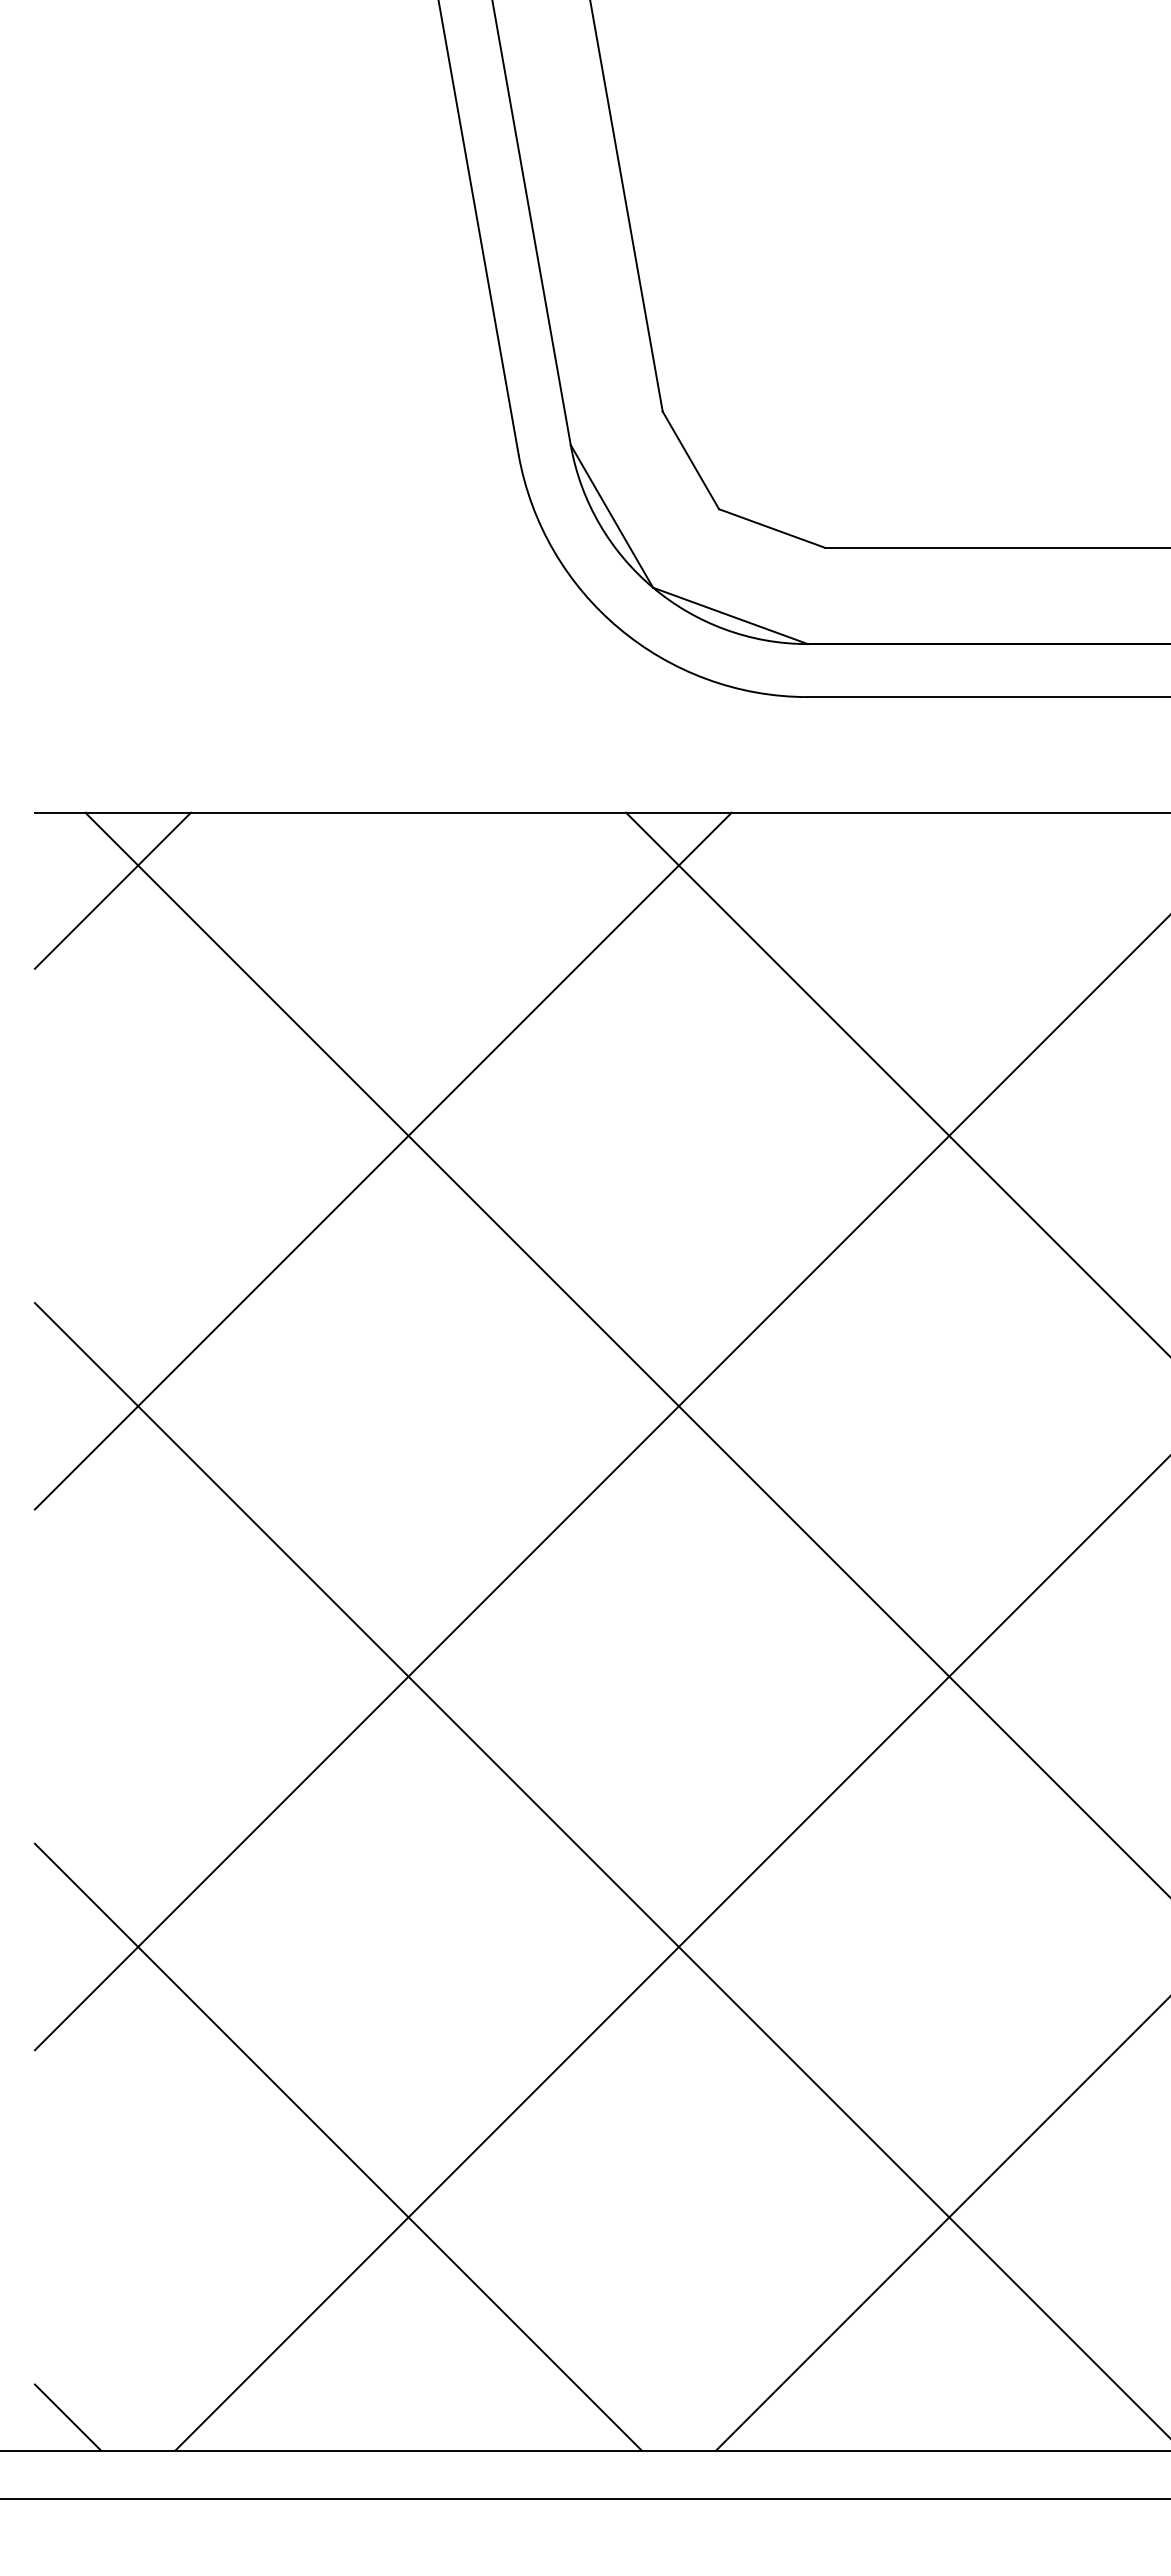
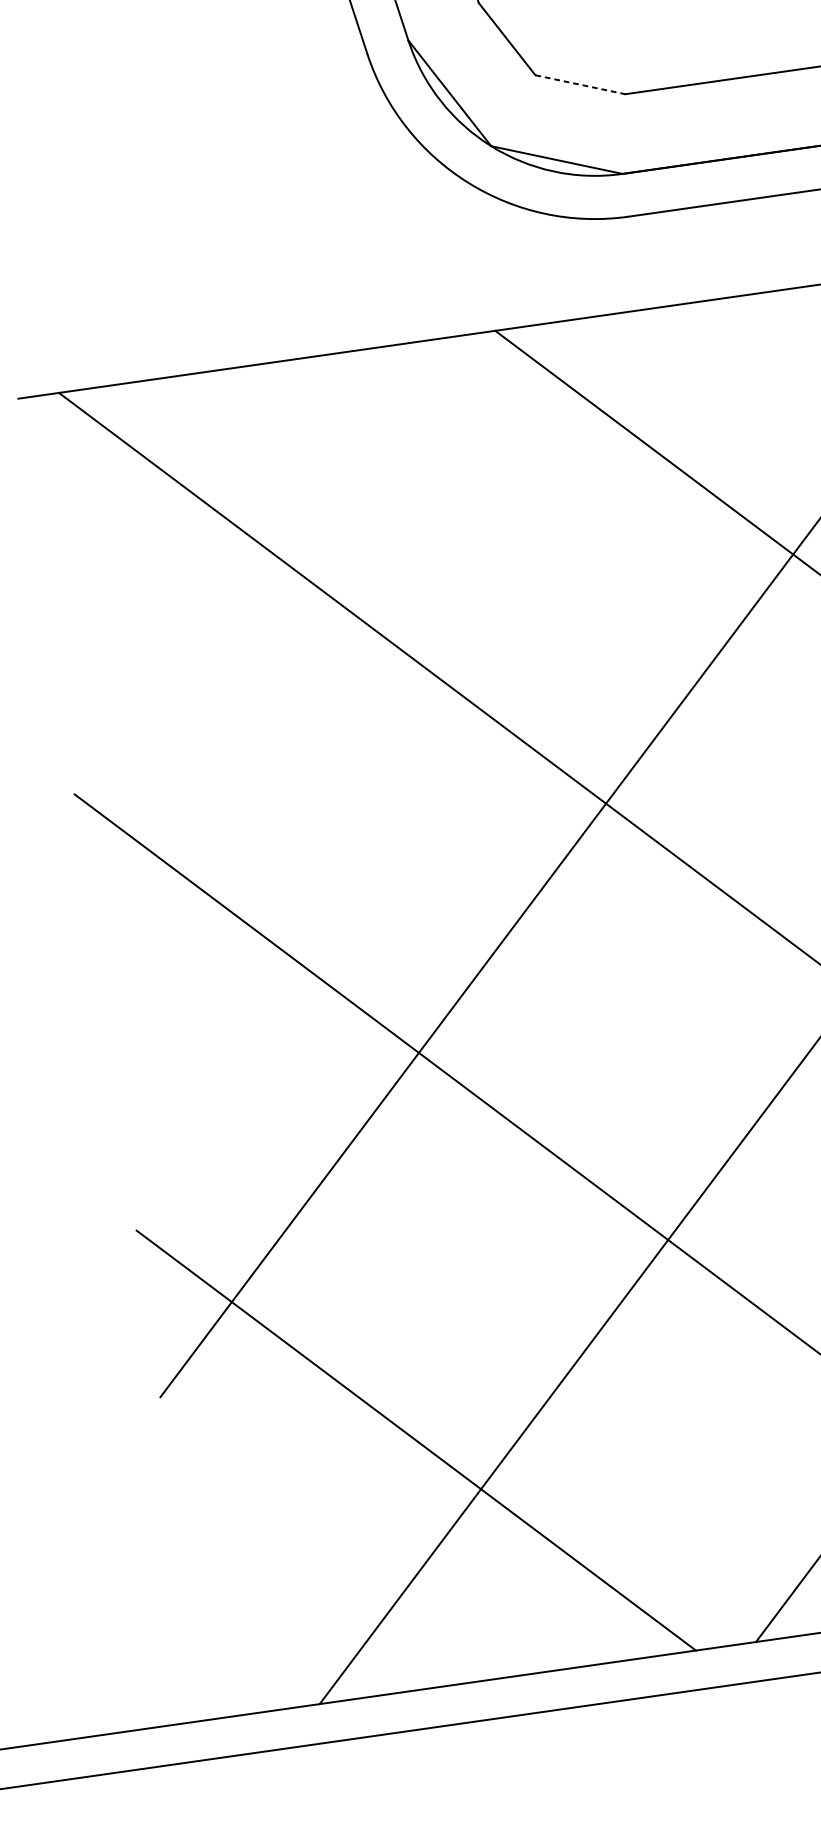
line: (772, 528) -> (580, 84), solid -> dashed
line: (112, 890) -> (89, 452), removed
line: (382, 1160) -> (338, 639), removed
line: (67, 2417) -> (228, 1689), removed

